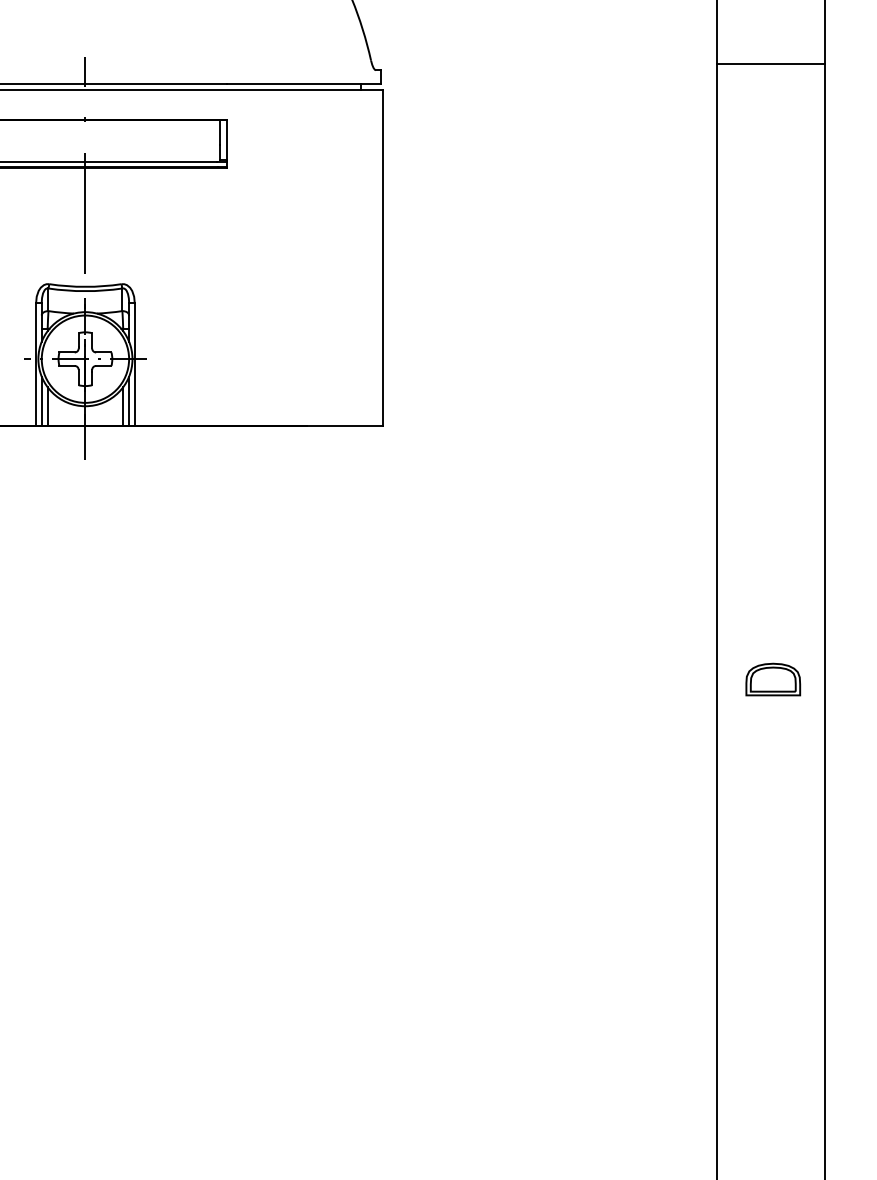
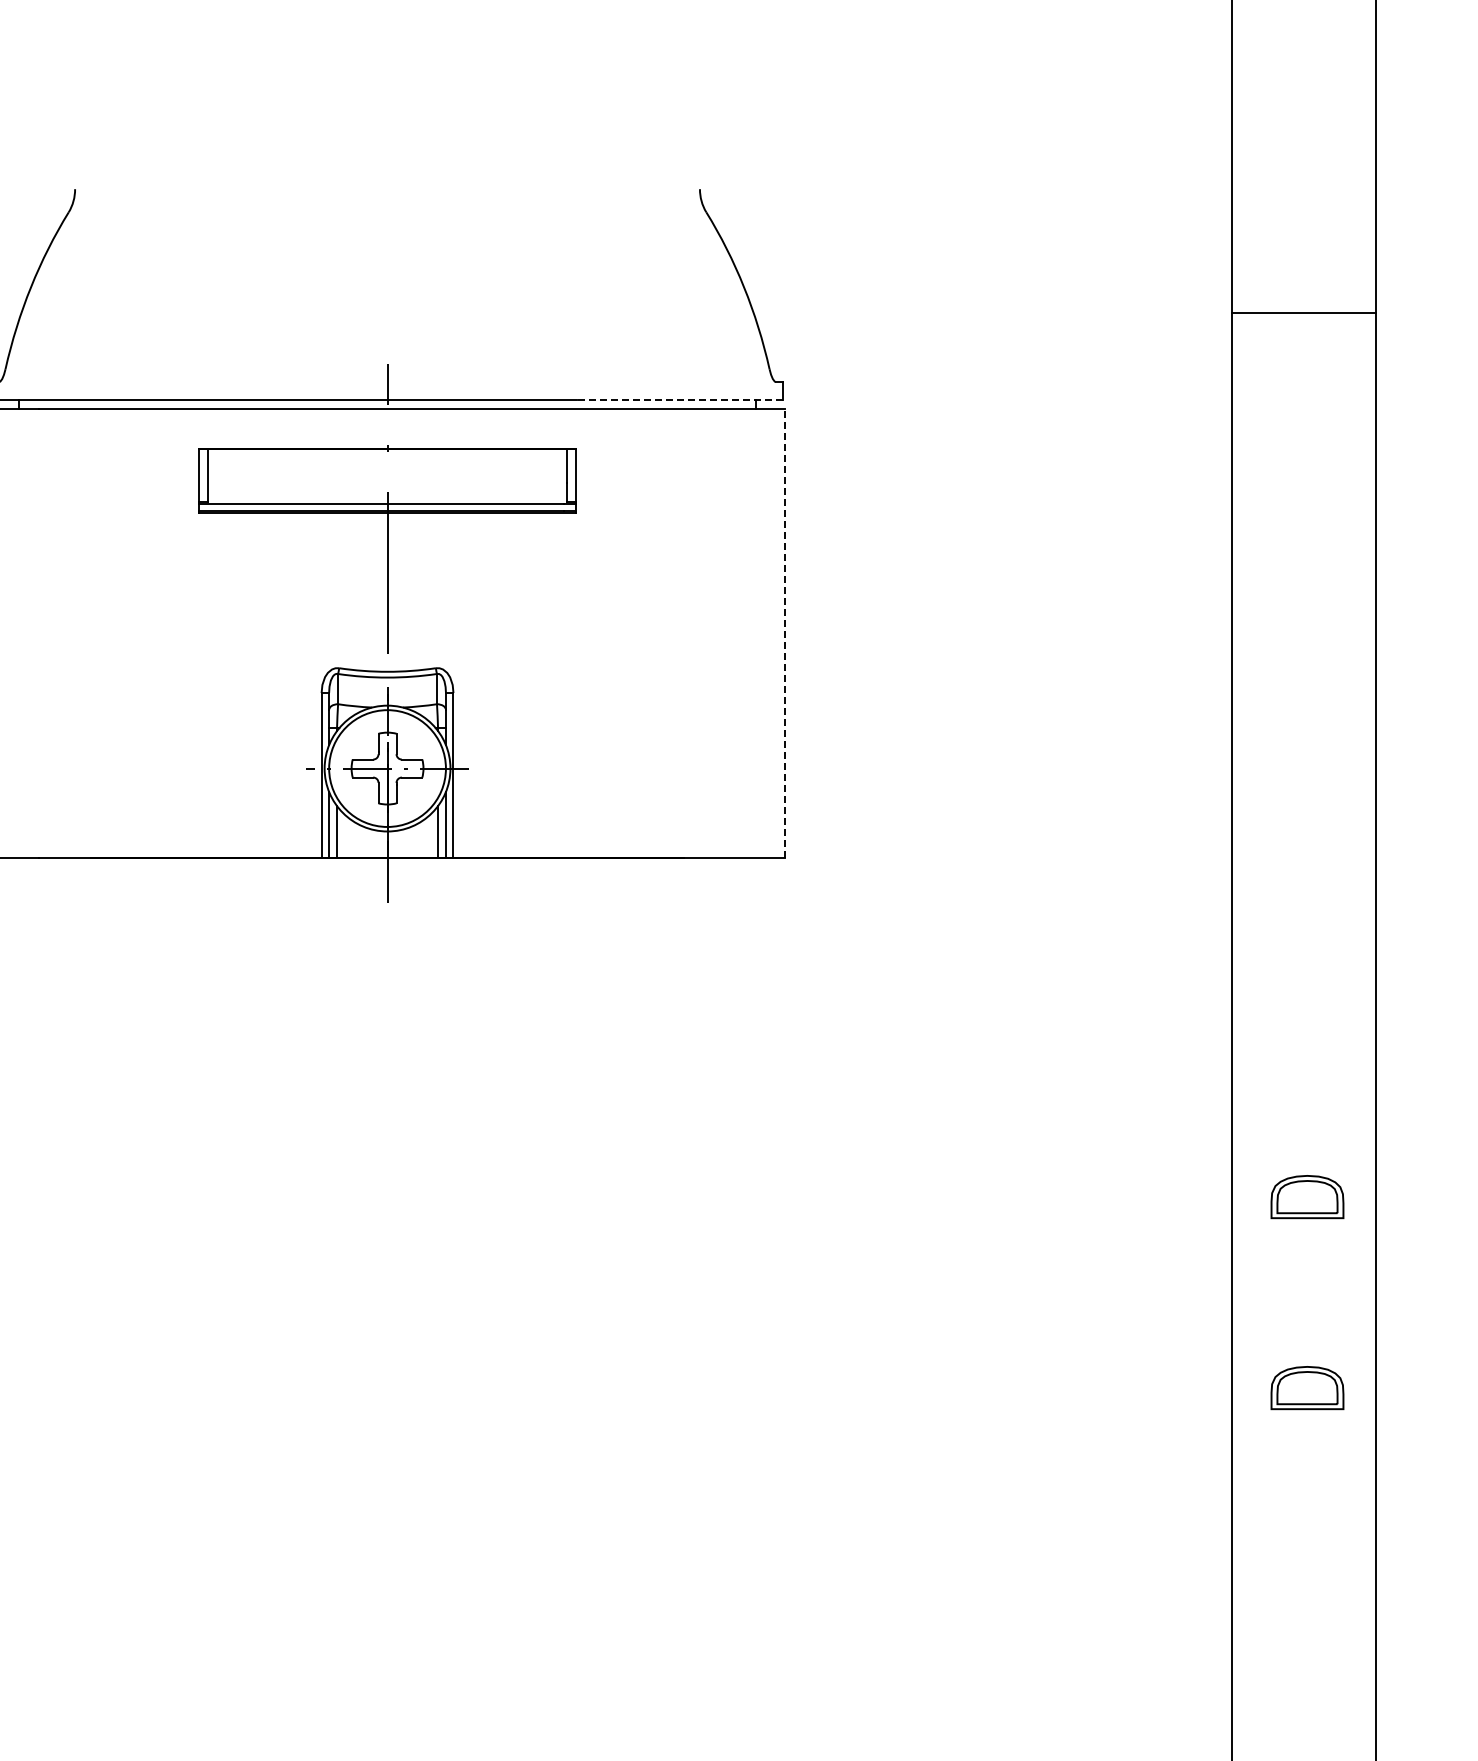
line: (771, 63) -> (1304, 312), moved
line: (304, 84) -> (680, 400), solid -> dashed
line: (382, 258) -> (784, 633), solid -> dashed
part: (773, 822) -> (1307, 1388), added

